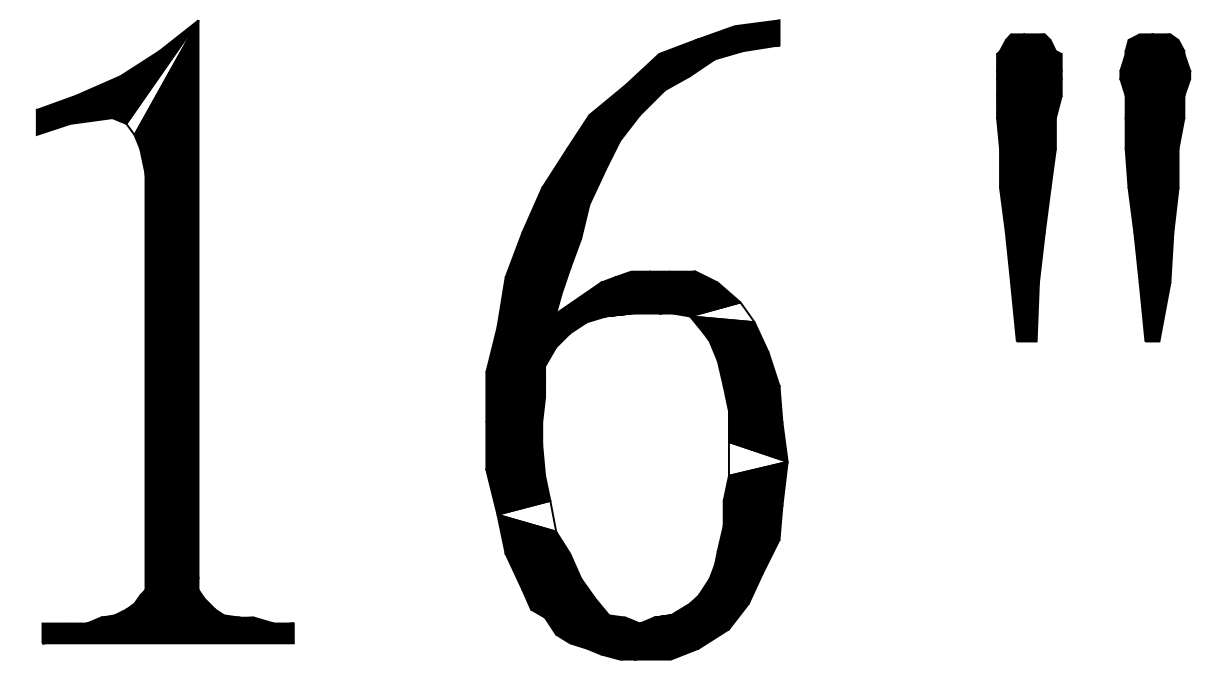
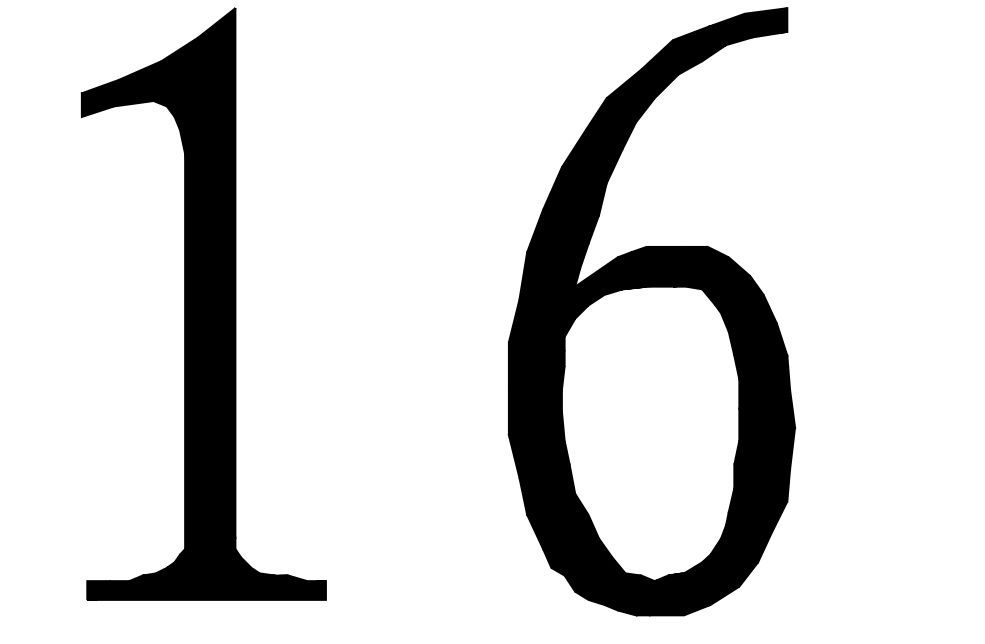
fill: (162, 77) -> (201, 62), added
fill: (721, 312) -> (732, 285), added
fill: (757, 458) -> (766, 424), added
fill: (526, 515) -> (546, 478), added

